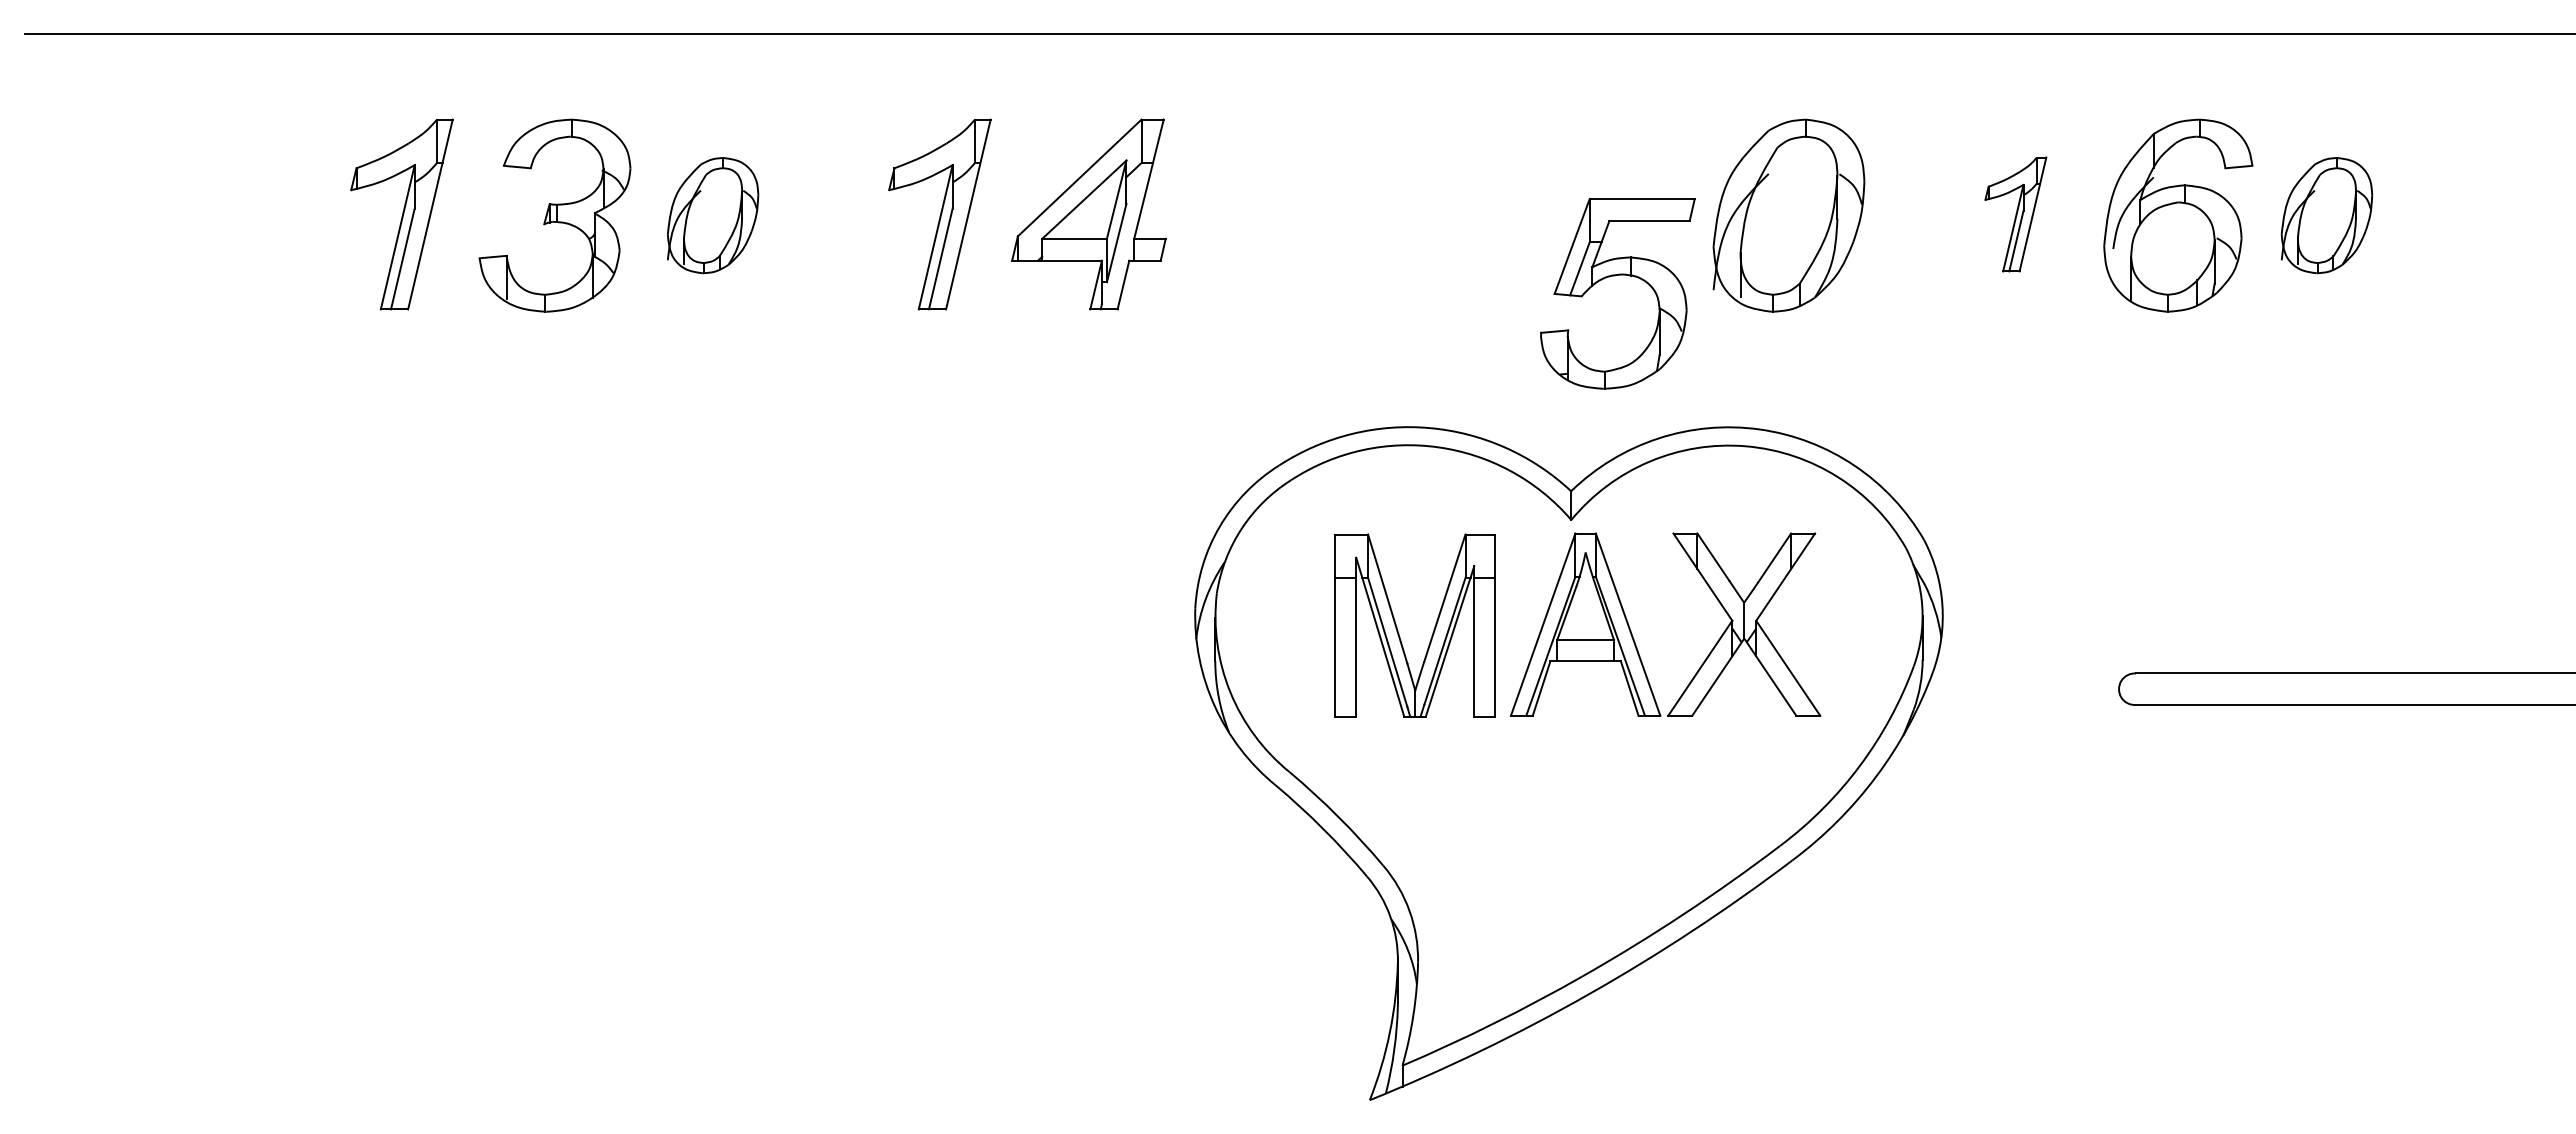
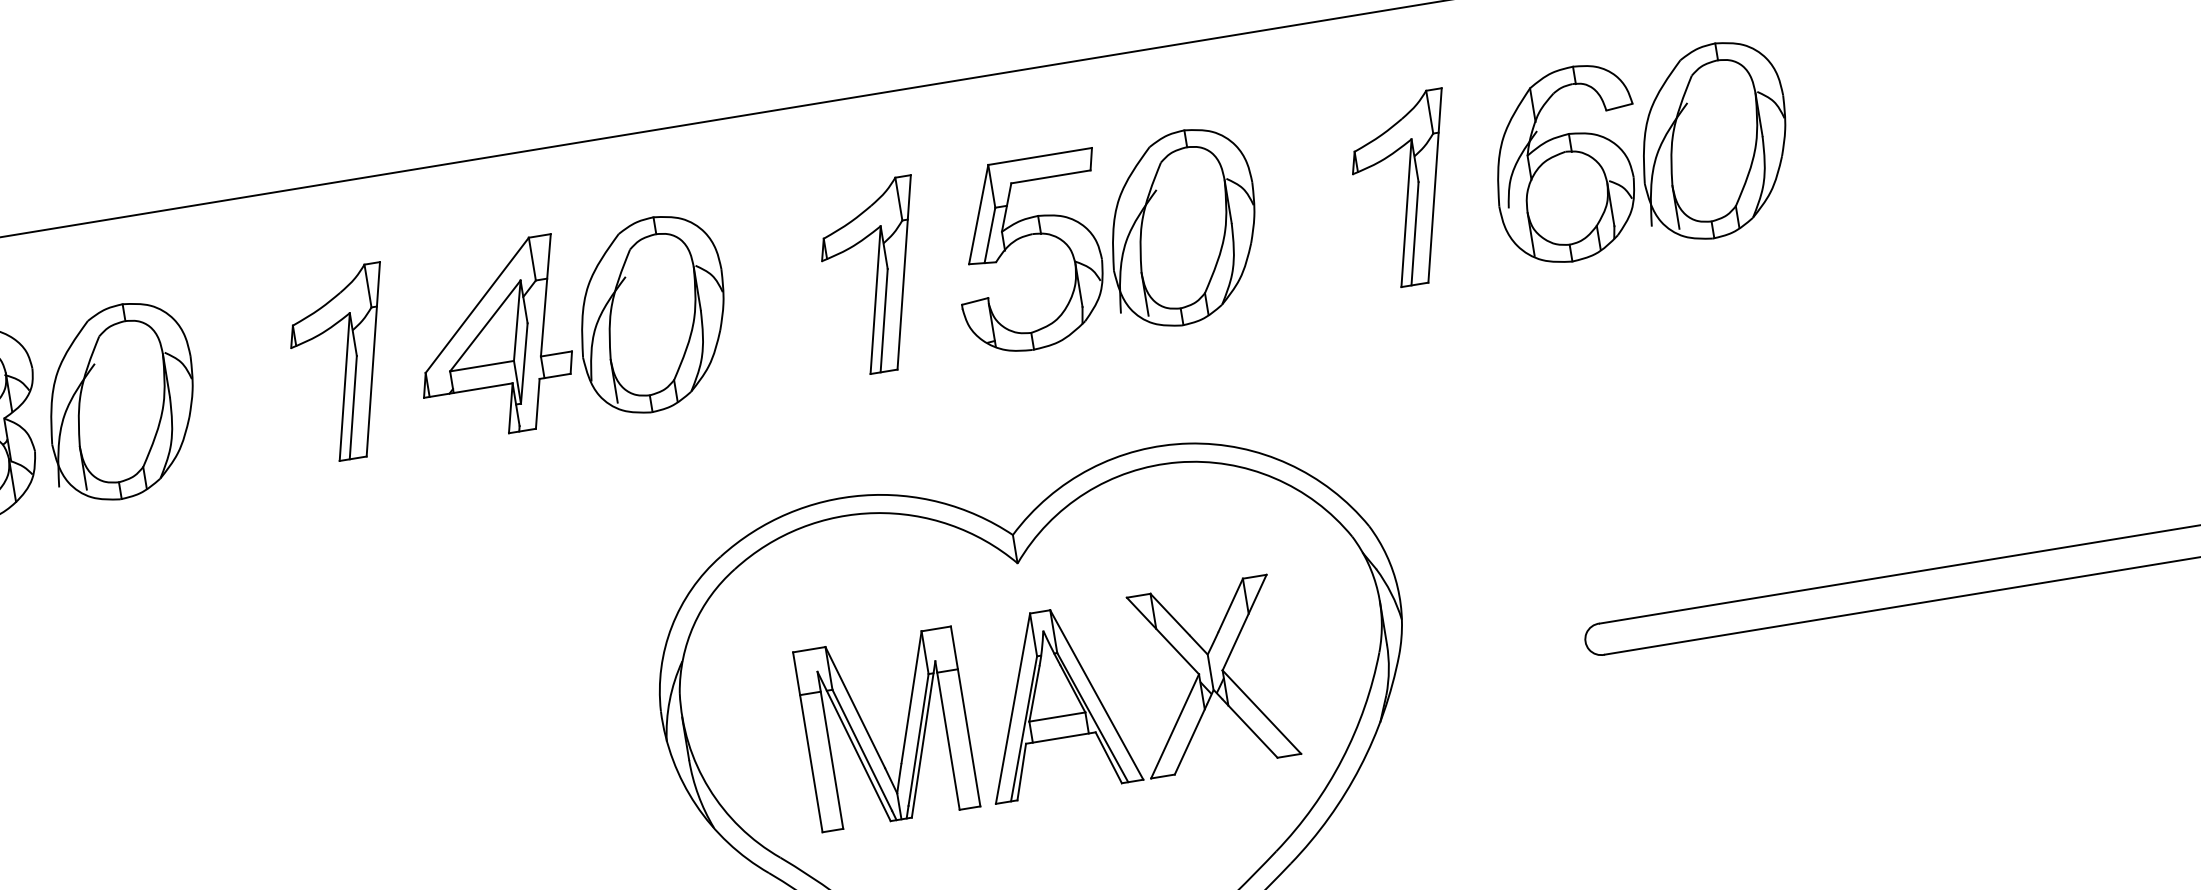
part: (1477, 214) -> (875, 277), added
part: (2015, 214) -> (1406, 190), size x1.67
part: (712, 215) -> (120, 401), size x1.67
part: (1250, 215) -> (651, 314), added
part: (2326, 215) -> (1713, 140), size x1.67
part: (1615, 276) -> (1026, 237), moved
part: (1398, 630) -> (870, 736), moved
part: (1633, 636) -> (1104, 705), moved

